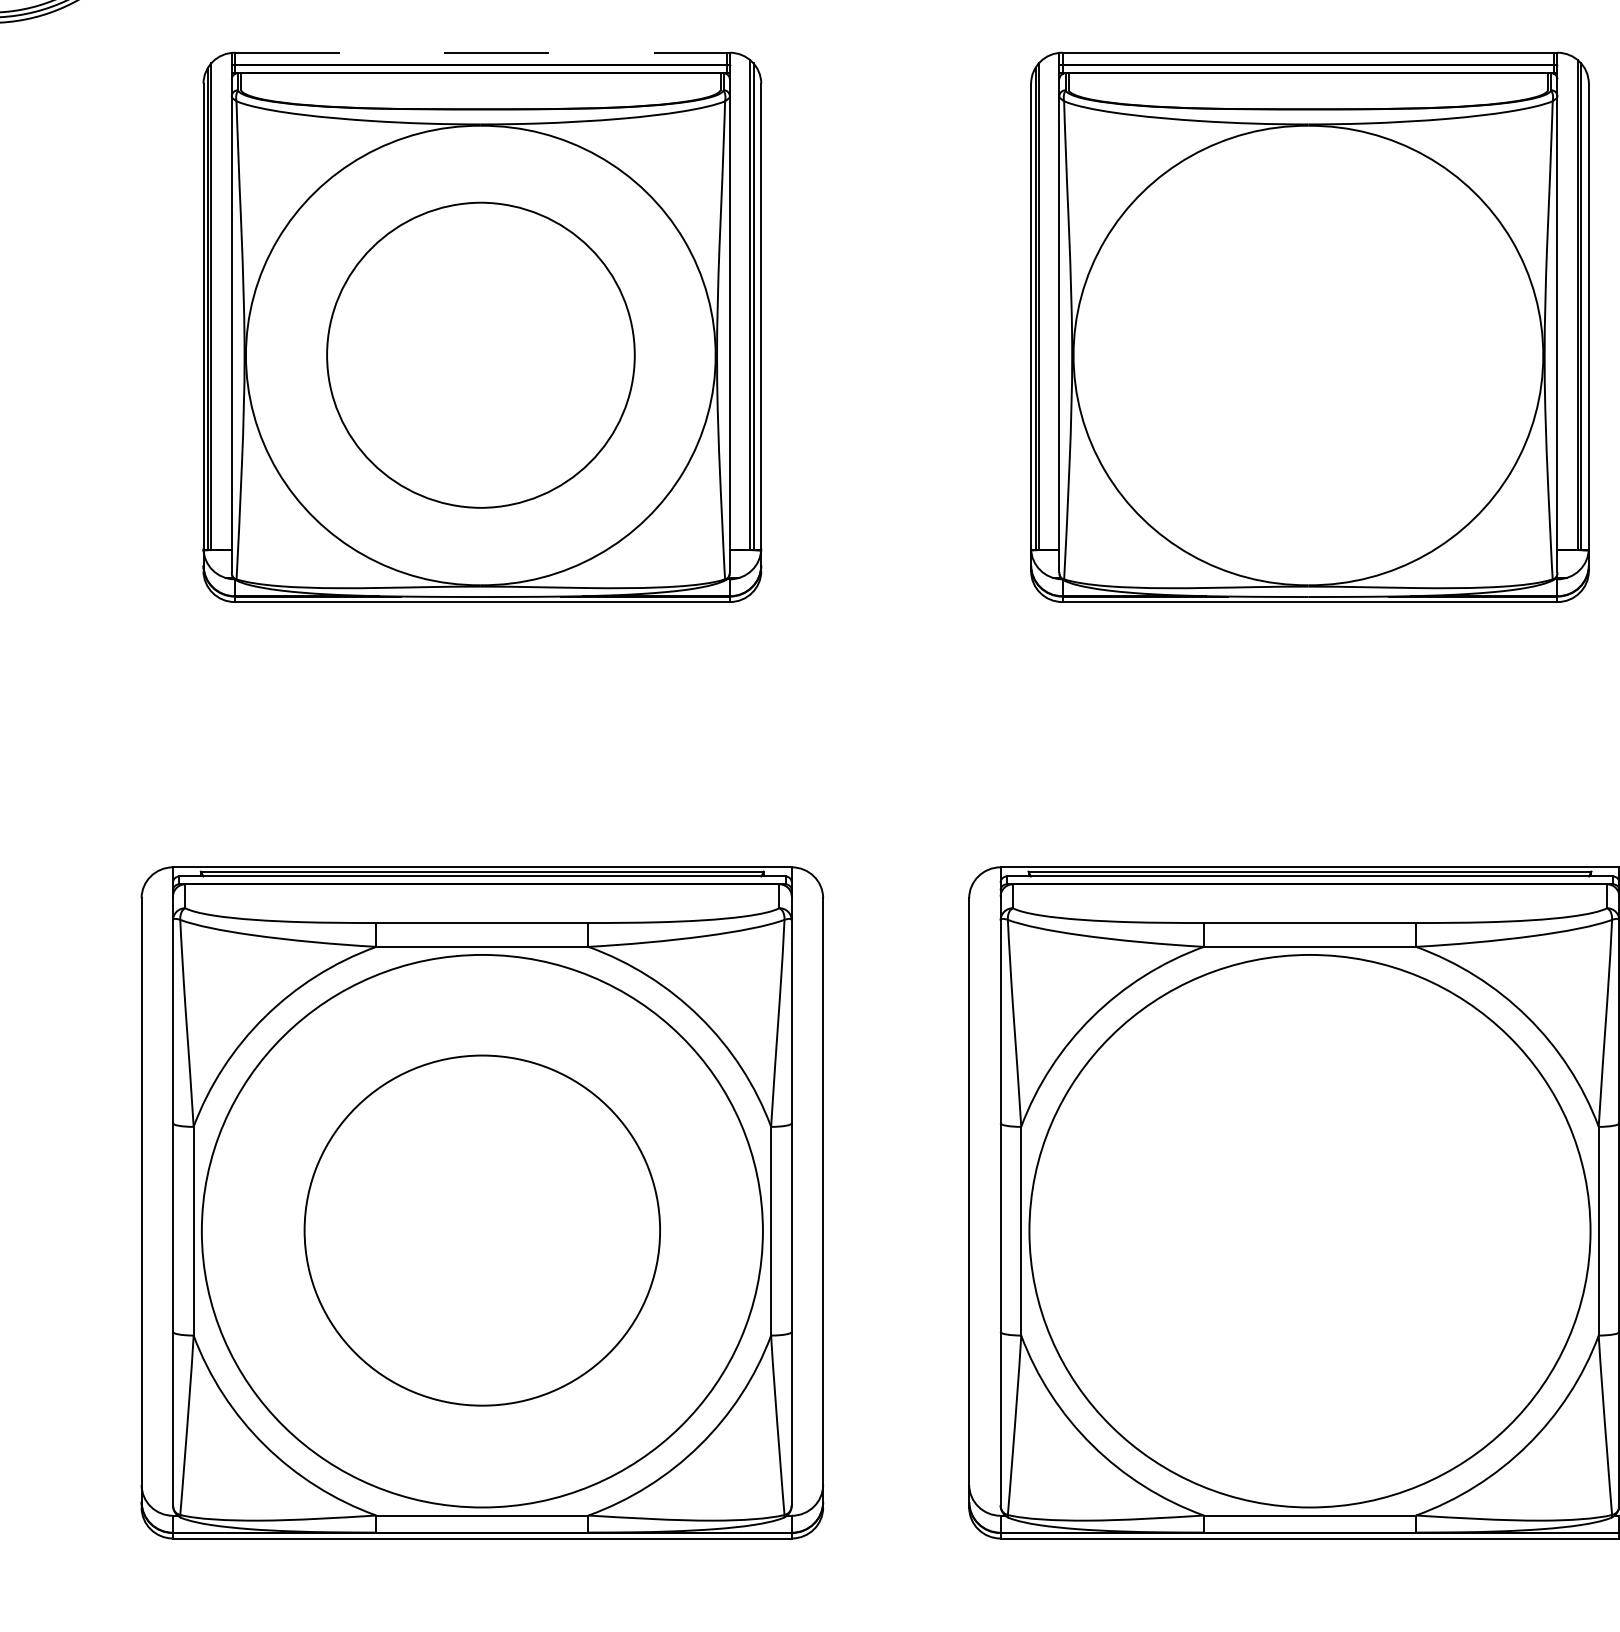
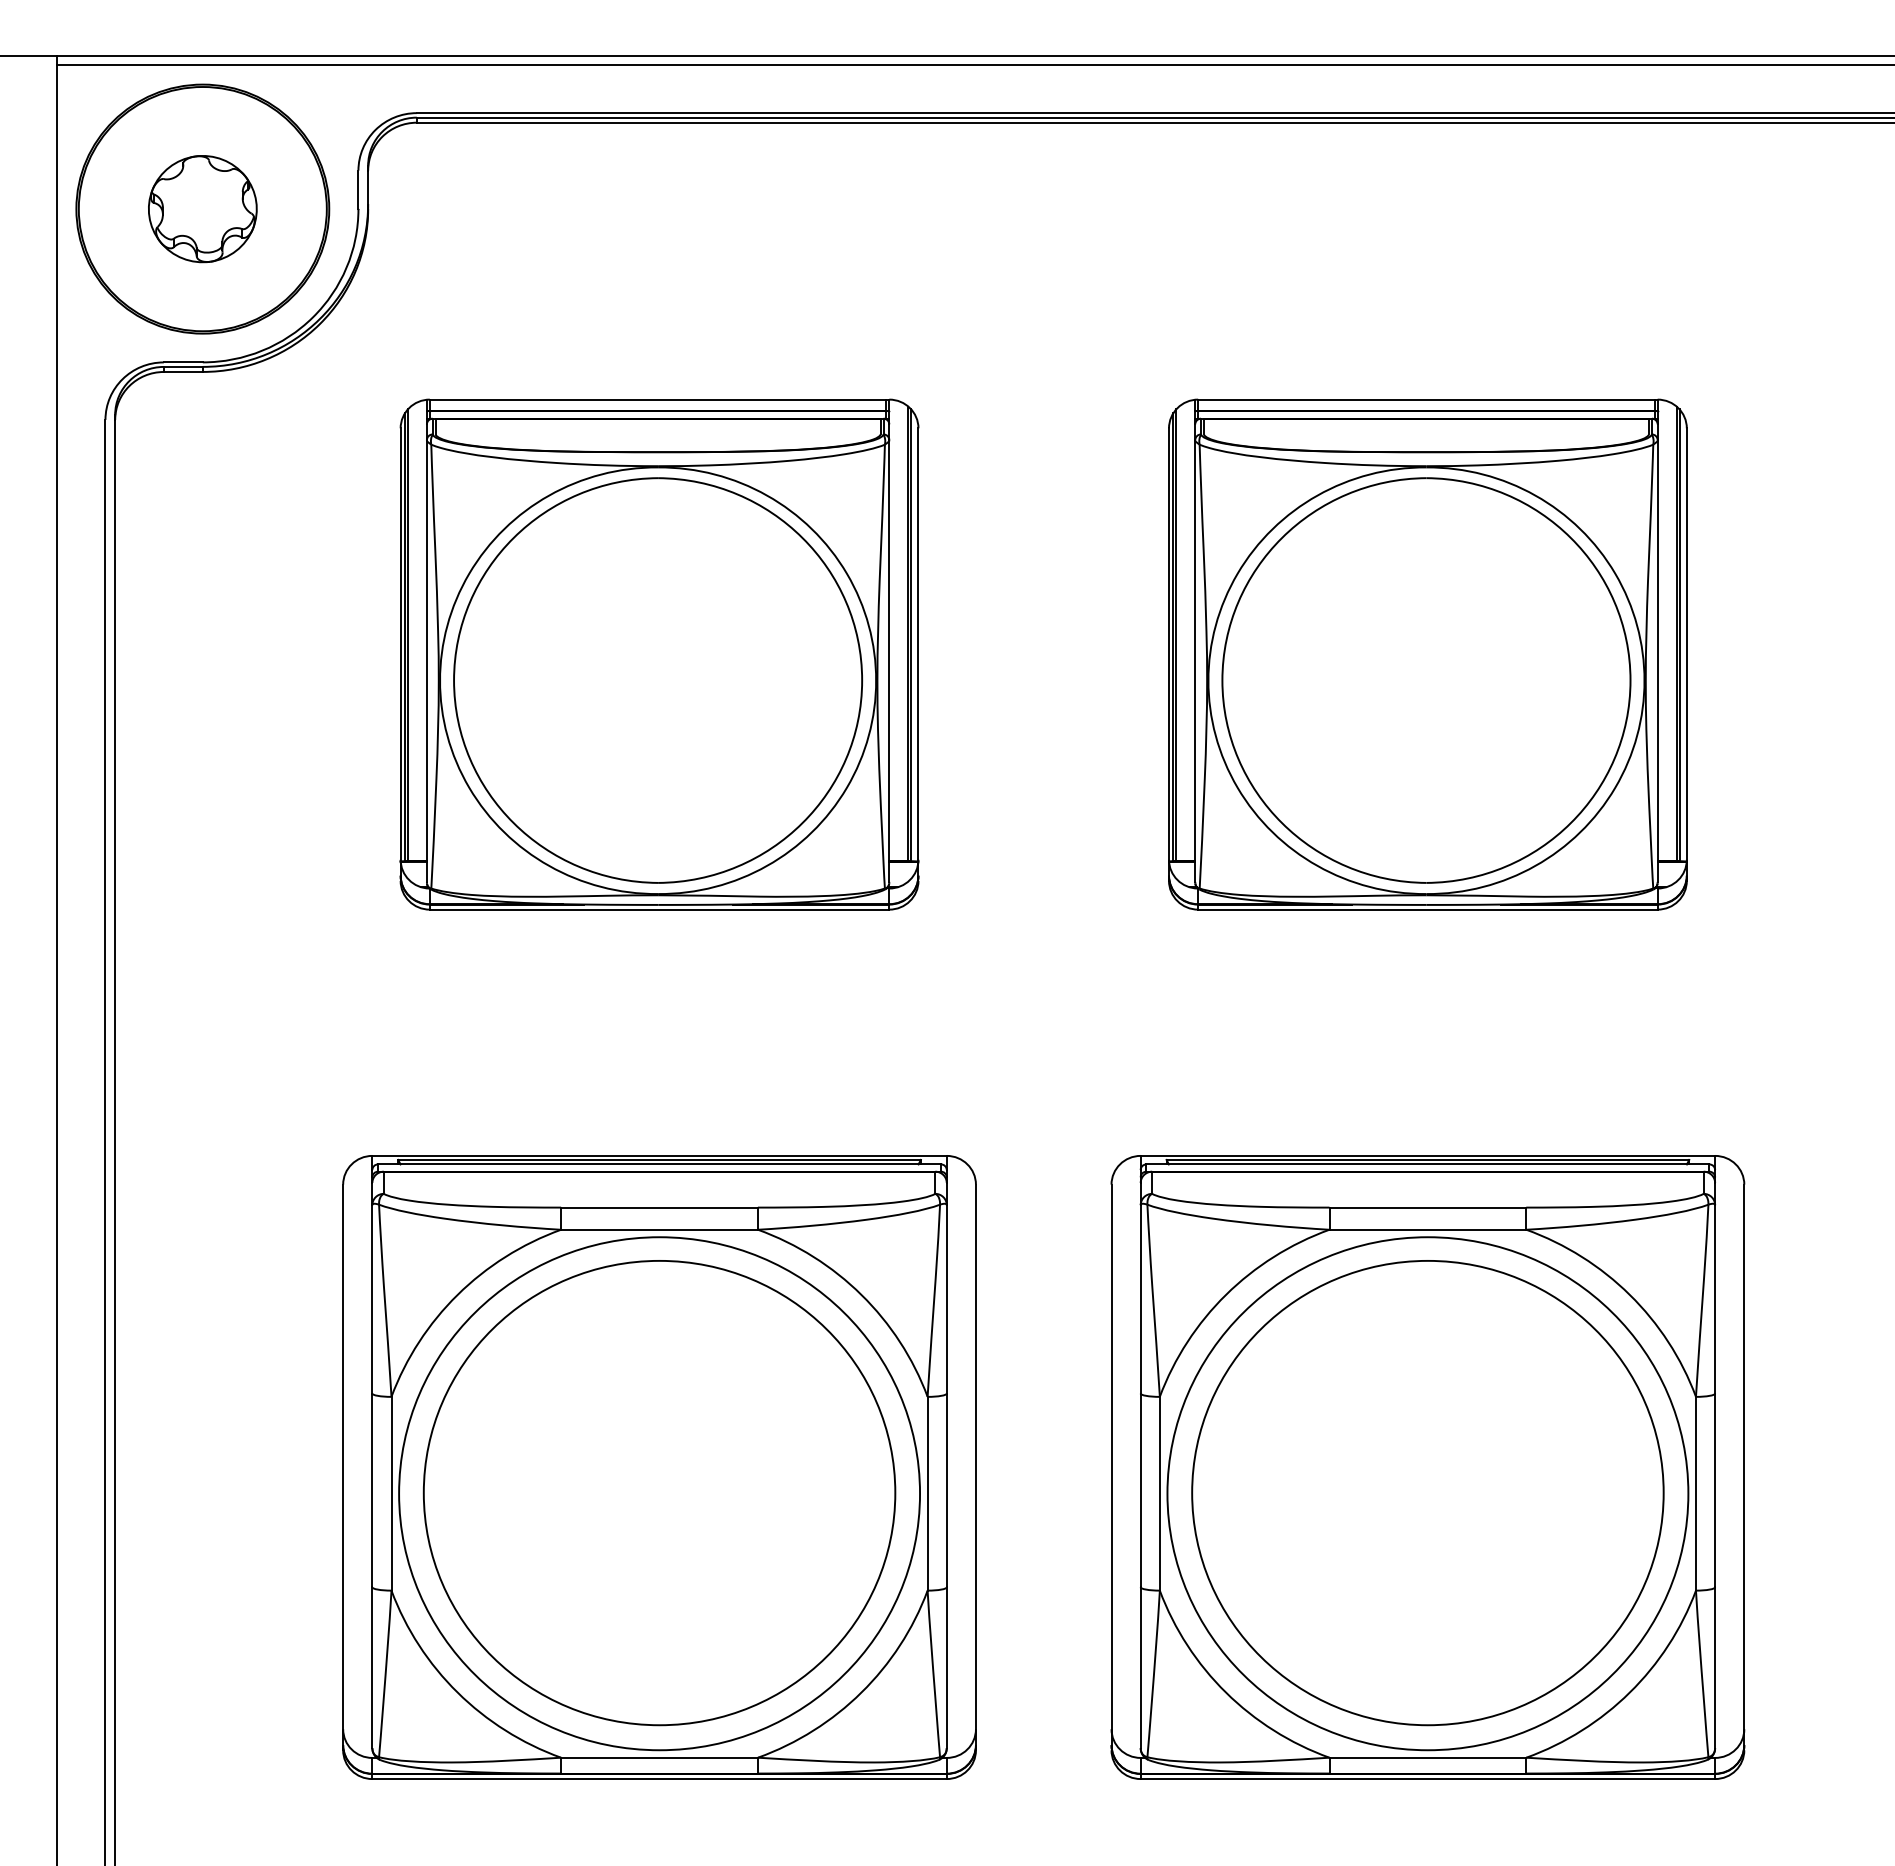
line: (482, 52) -> (659, 399), dashed -> solid
part: (481, 355) -> (658, 680), size x1.43
part: (1308, 355) -> (1426, 680), added
part: (482, 1230) -> (659, 1493), size x1.43
part: (1309, 1230) -> (1427, 1493), added

